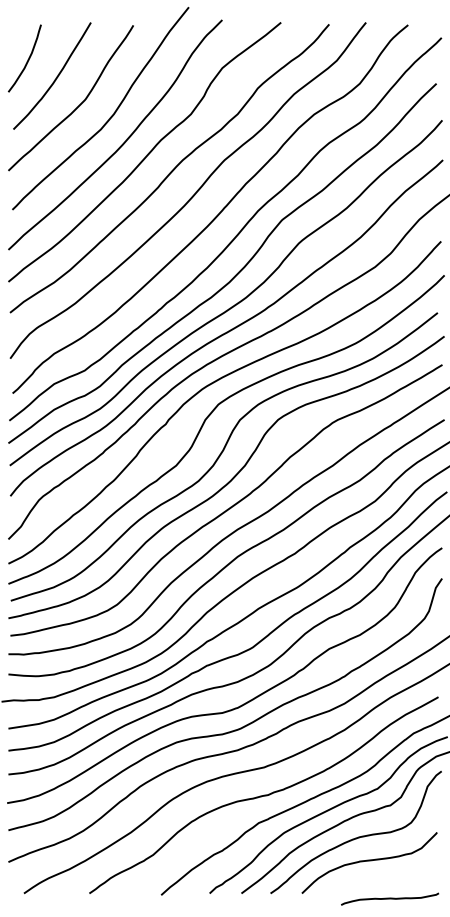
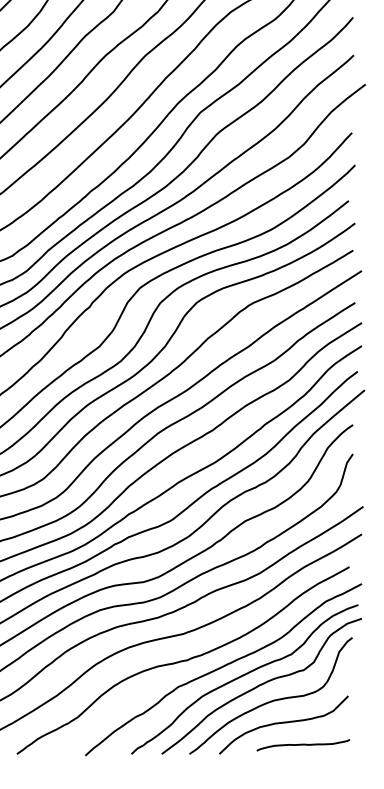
curve: (390, 898) -> (303, 744), moved

